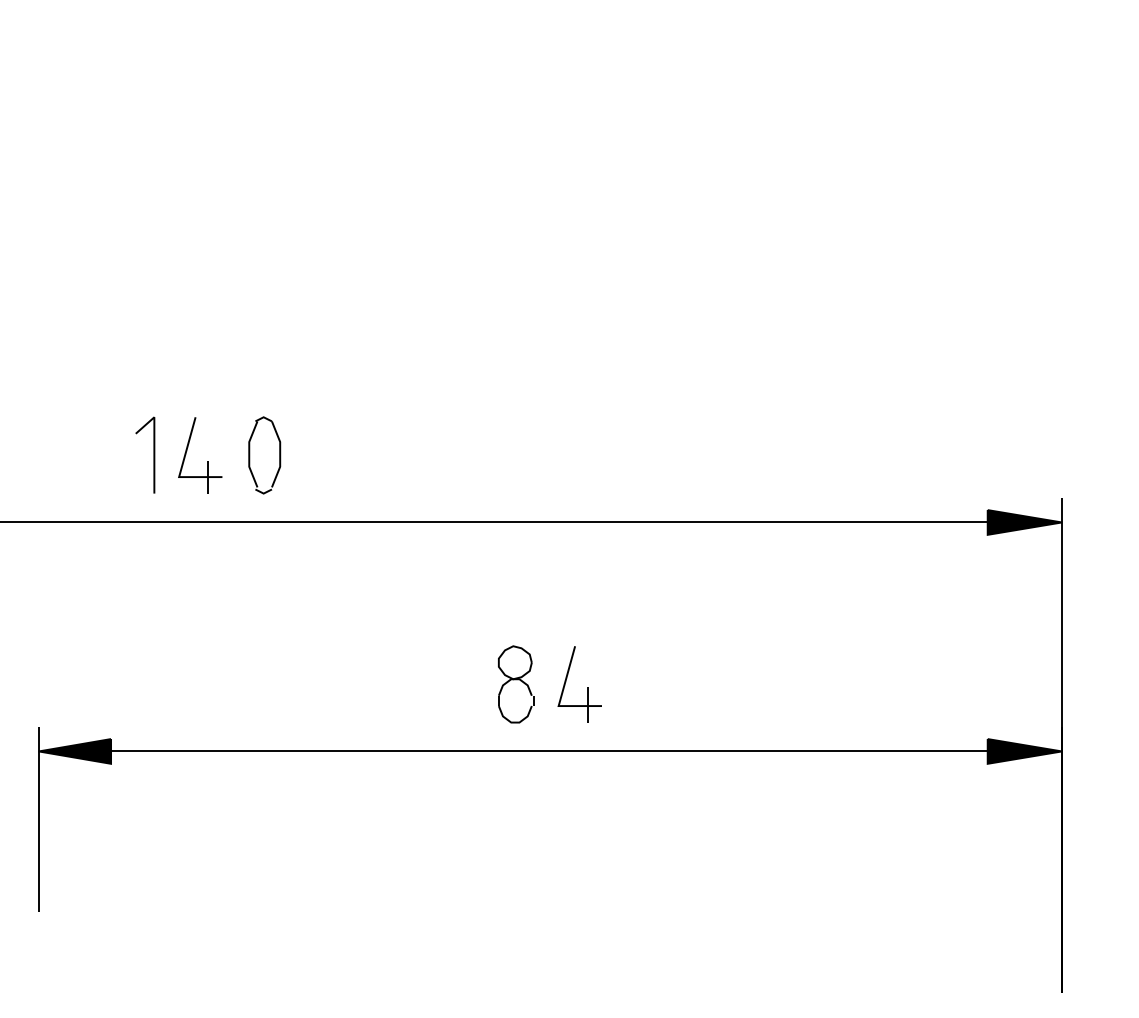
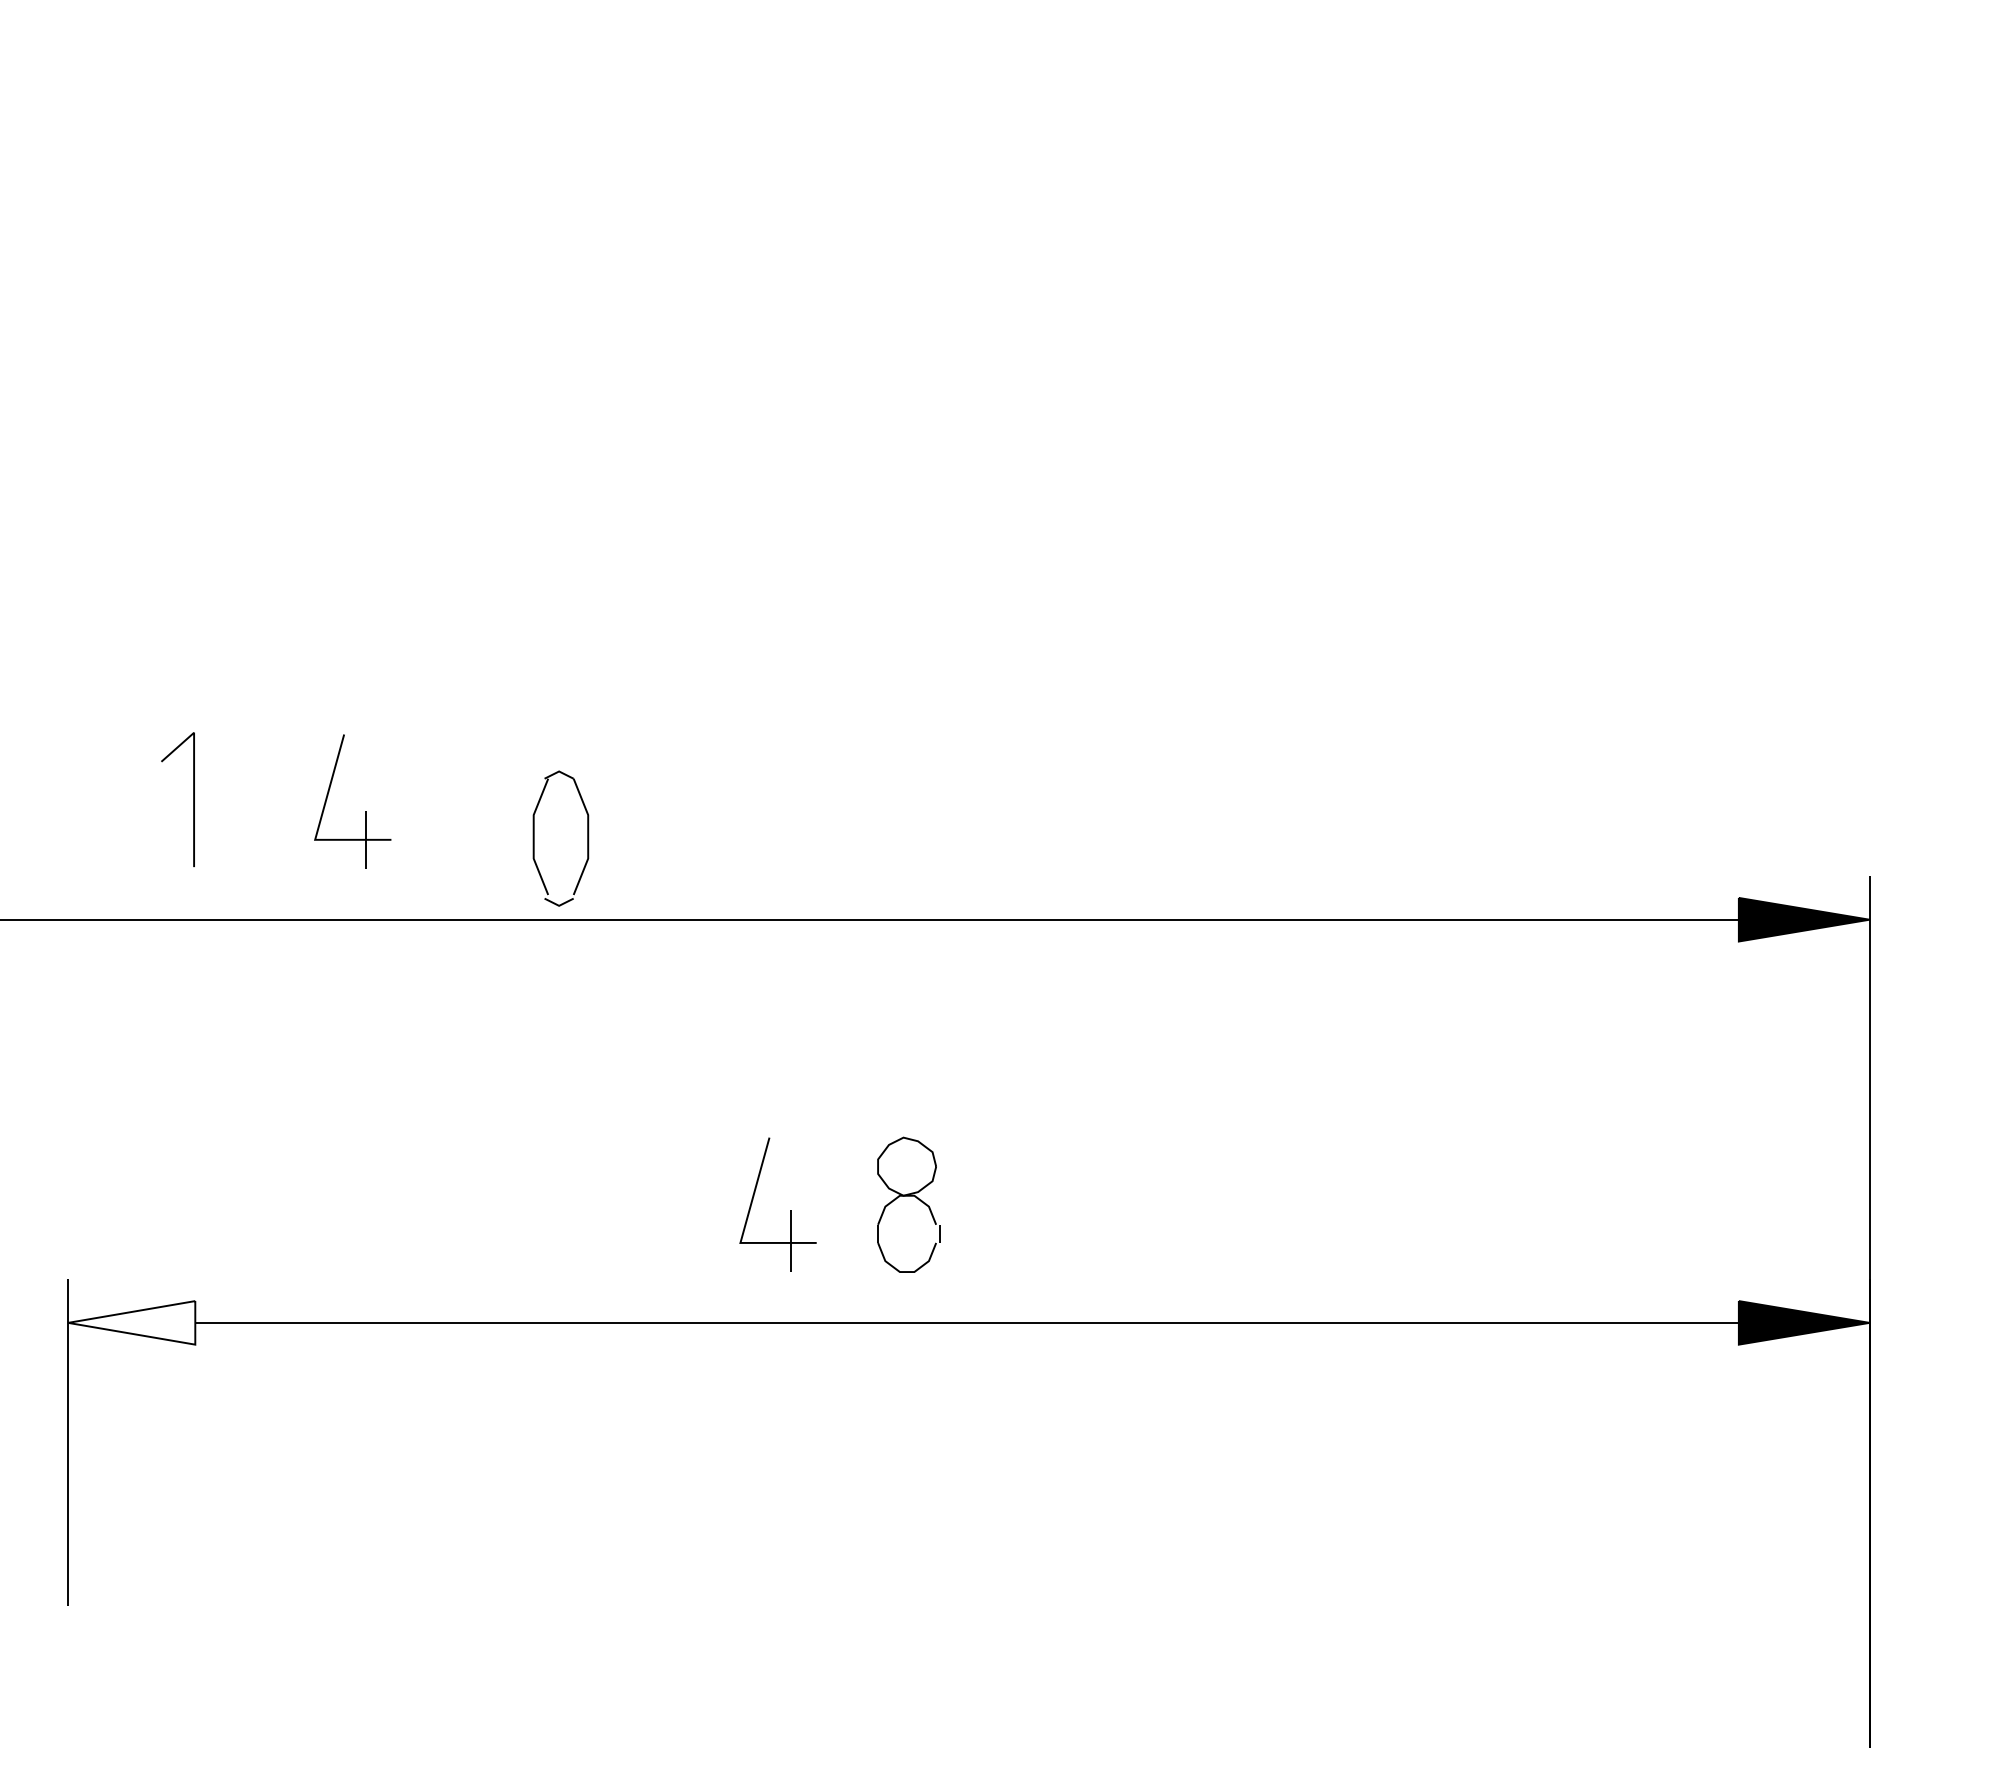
curve: (153, 454) -> (192, 798), moved
part: (250, 455) -> (535, 838), moved
part: (587, 687) -> (791, 1210), moved
fill: (74, 751) -> (130, 1322), removed

